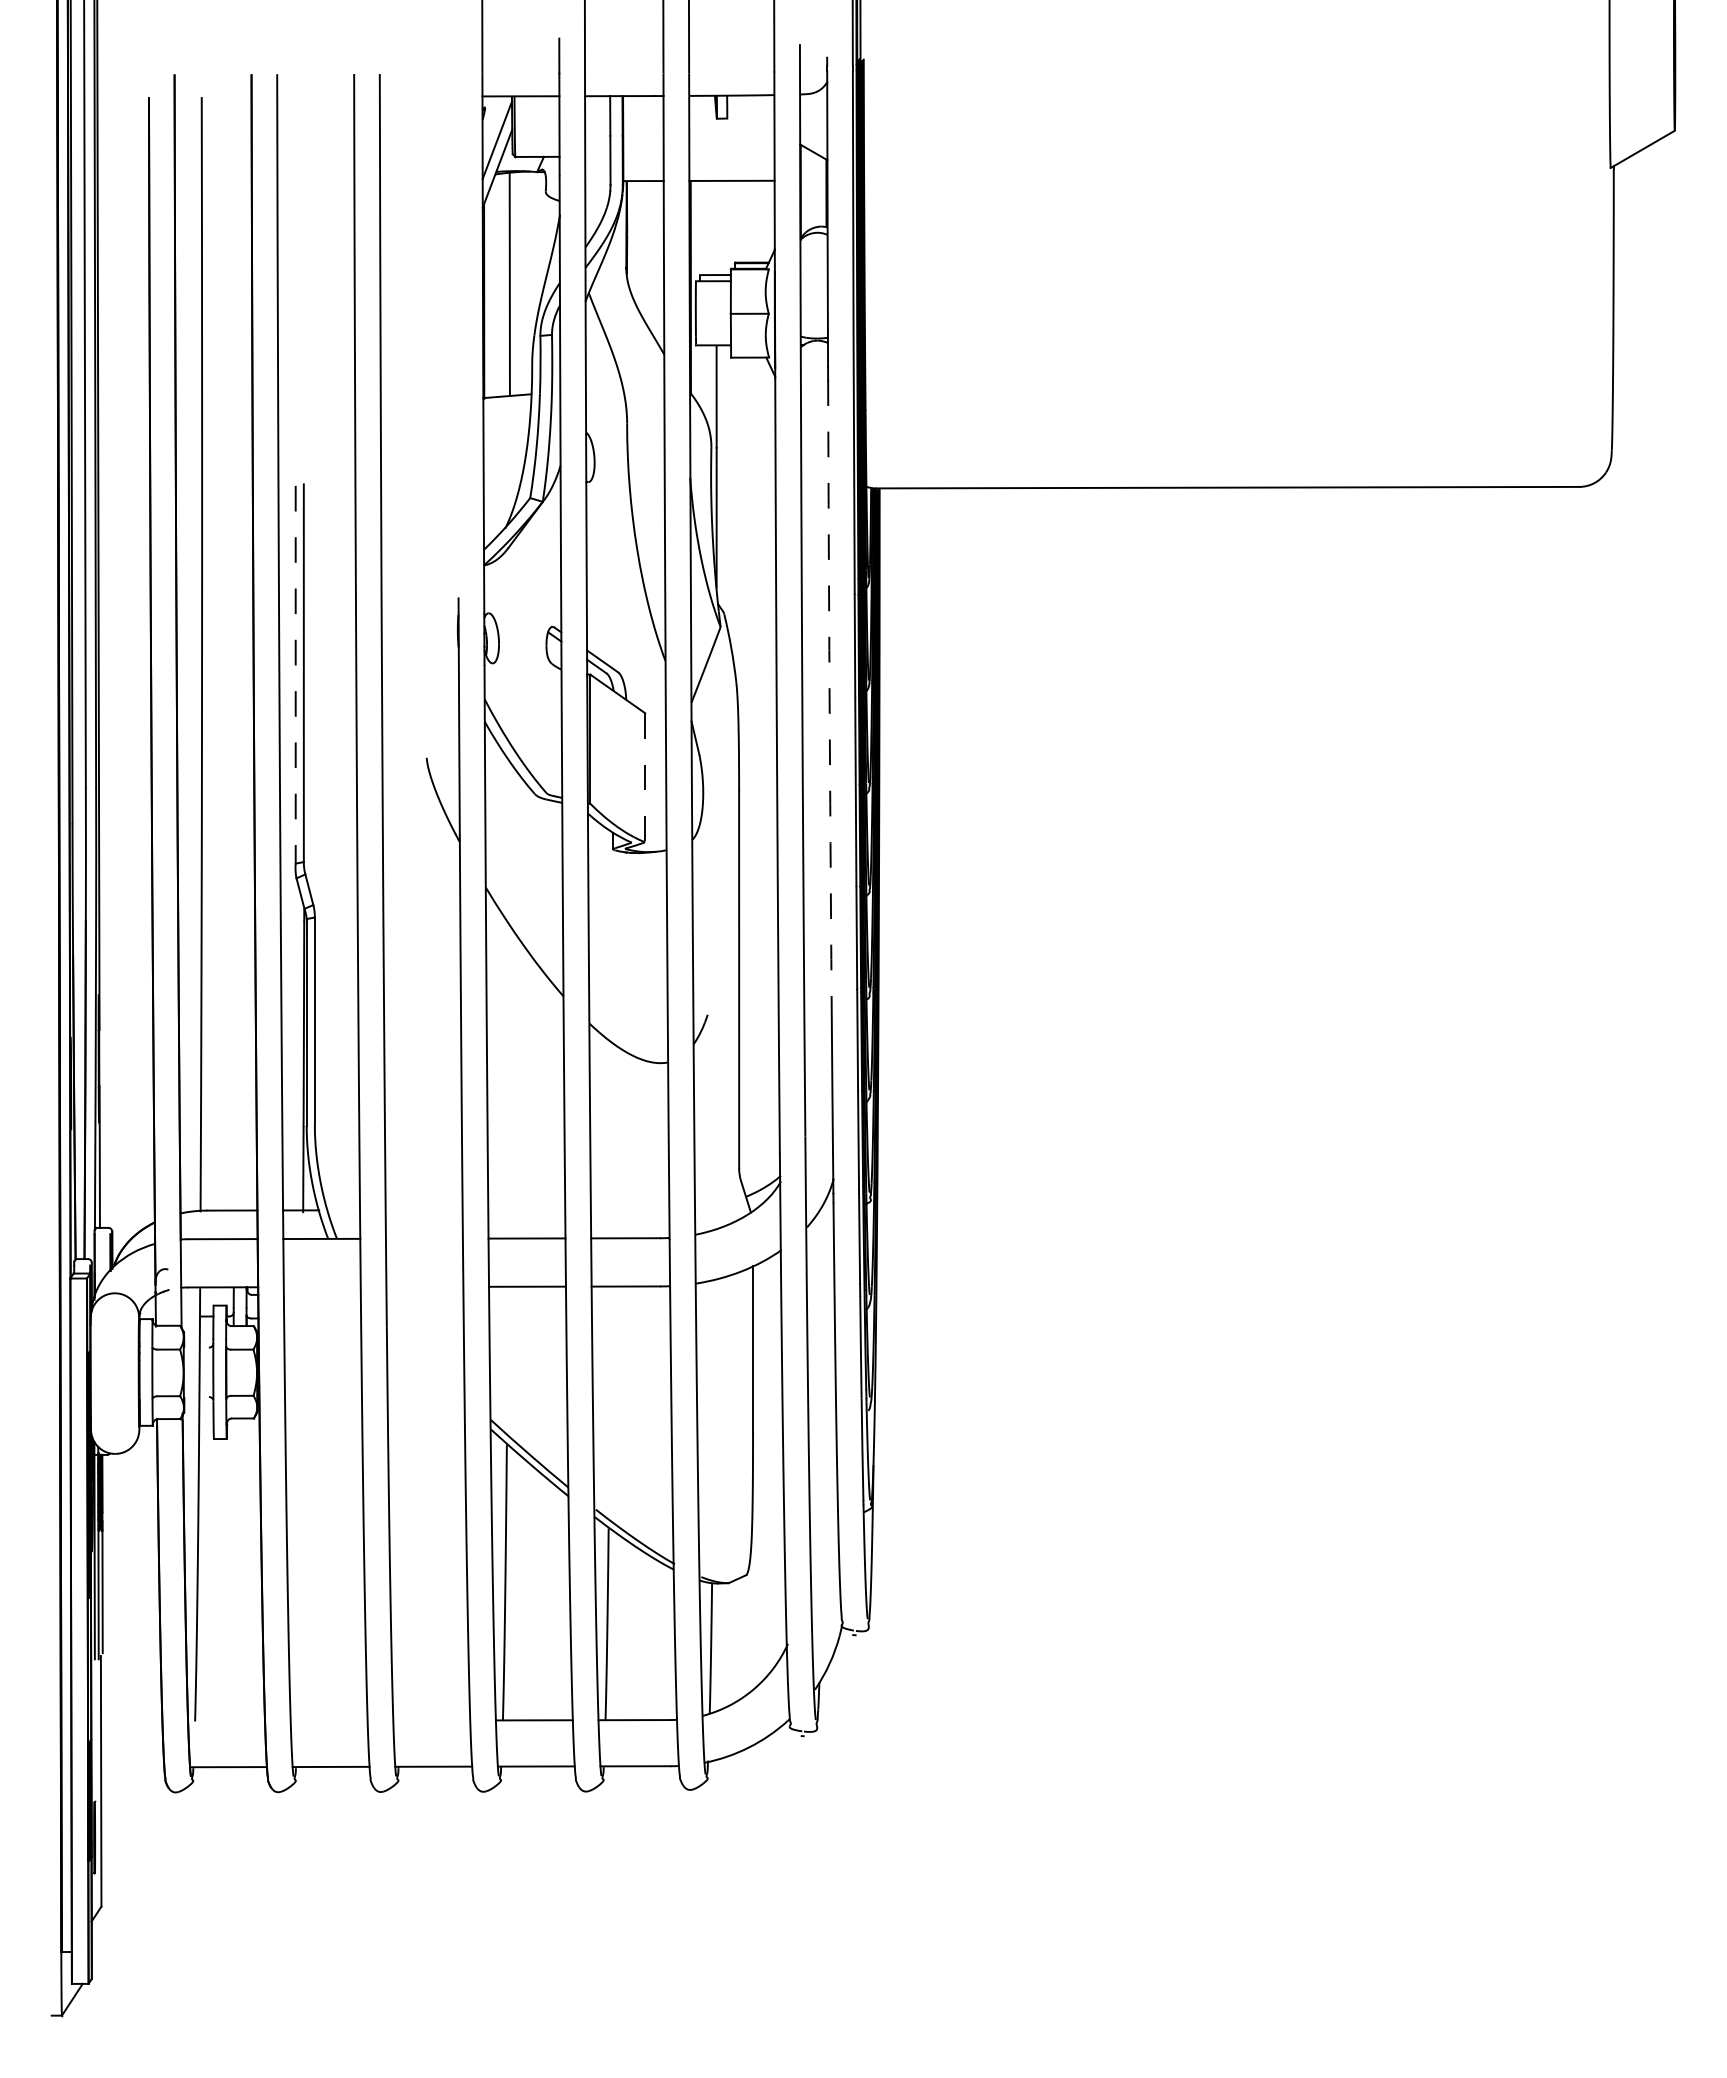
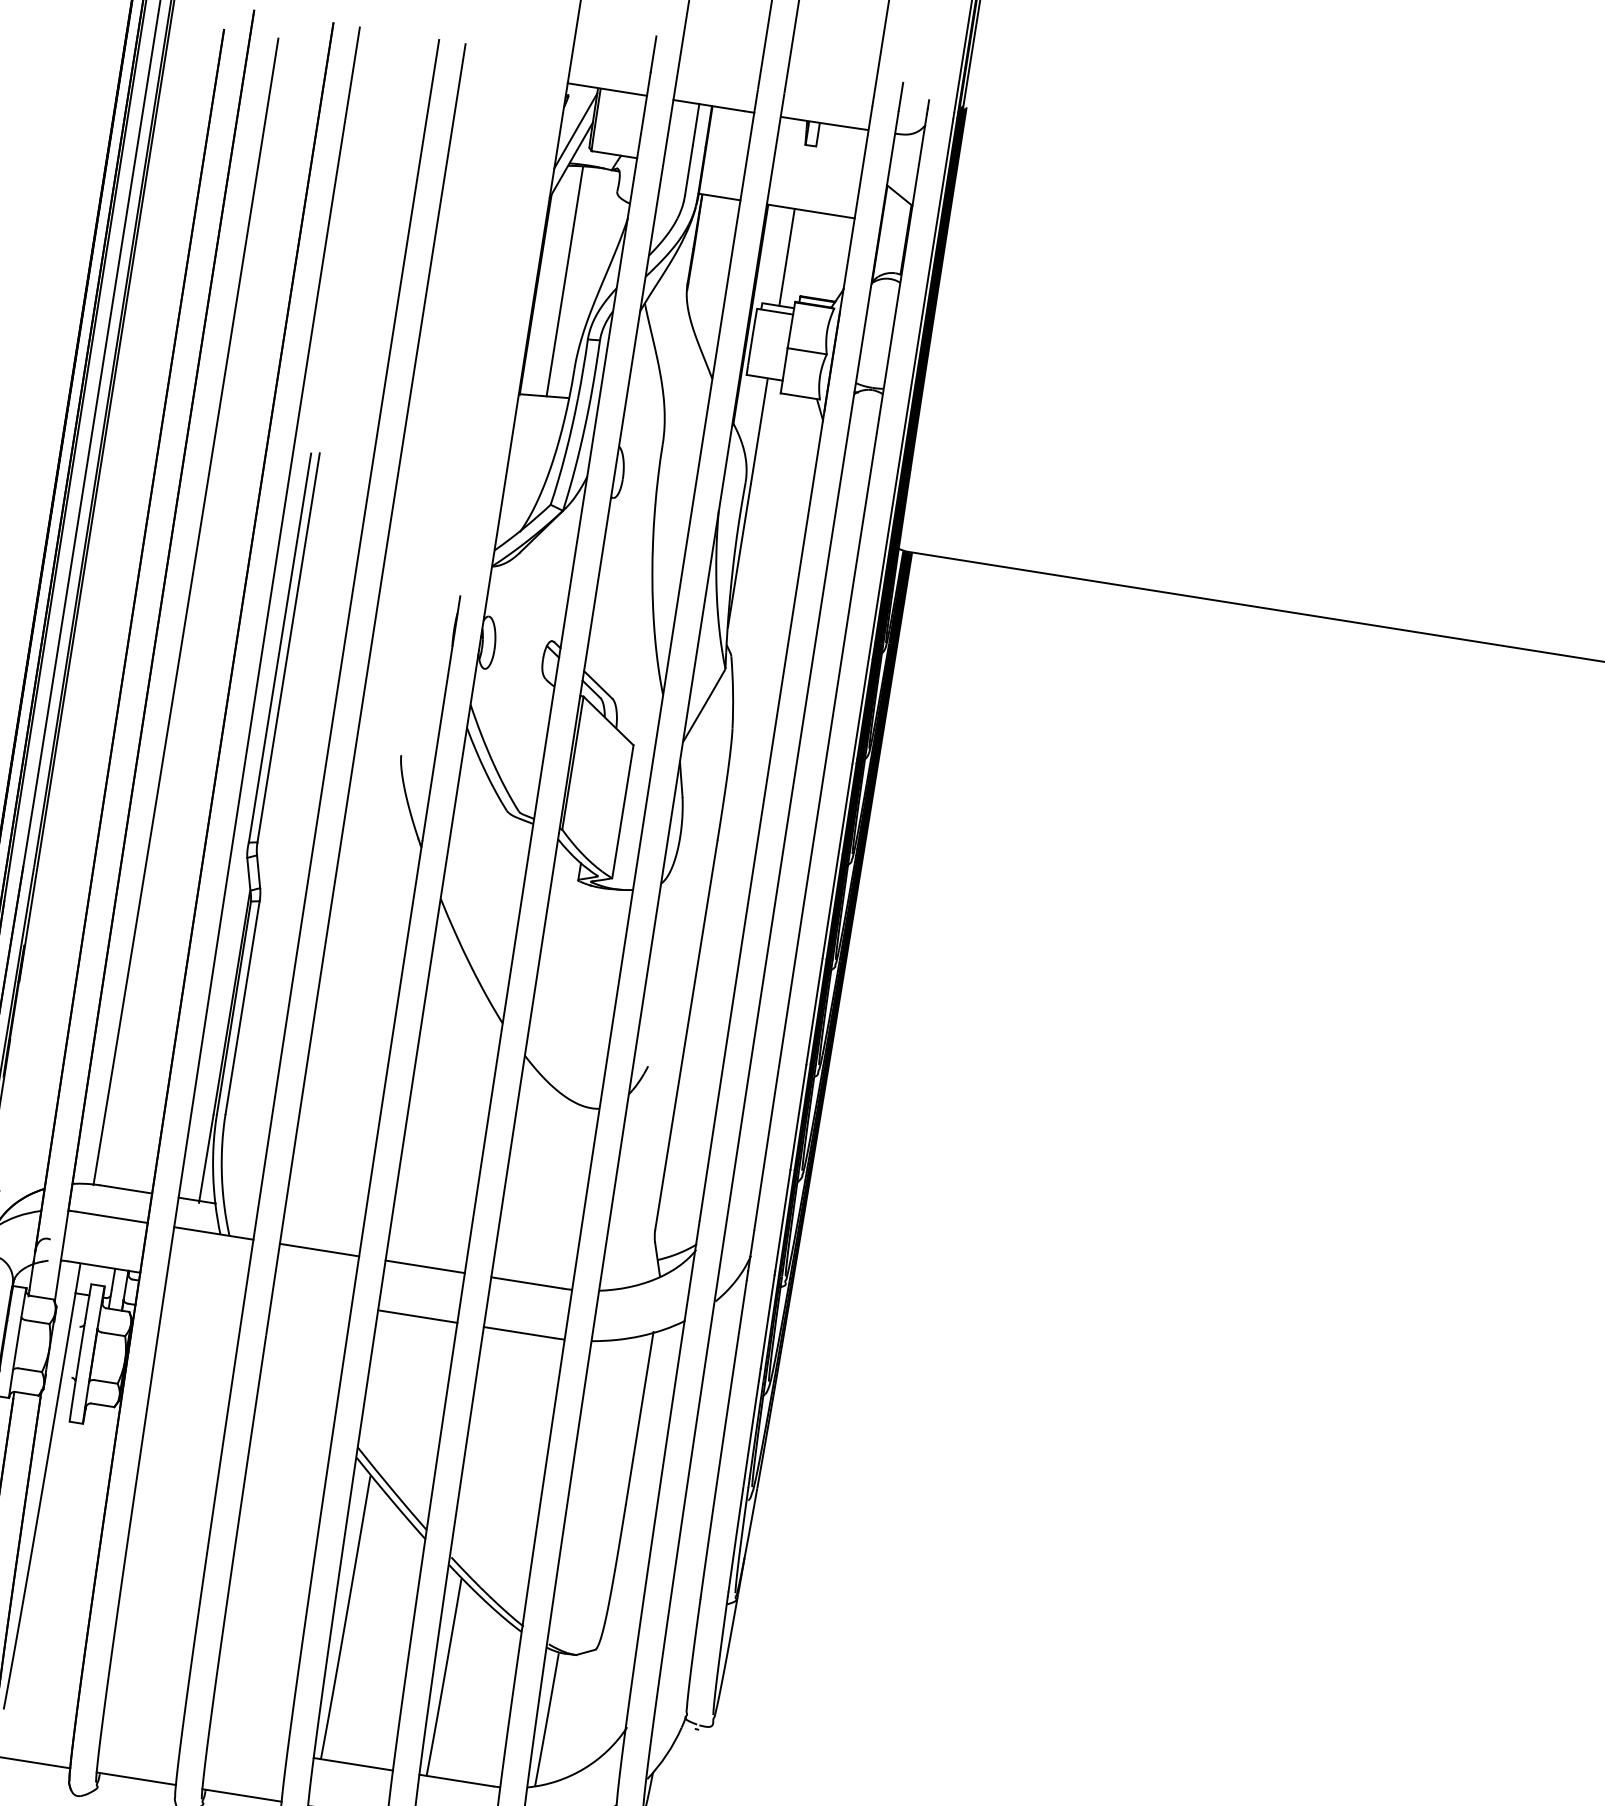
line: (716, 228) -> (786, 257), added
line: (295, 674) -> (279, 647), dashed -> solid
arc: (829, 689) -> (827, 751), dashed -> solid
line: (645, 777) -> (623, 811), dashed -> solid
line: (423, 1238) -> (318, 1249), added

